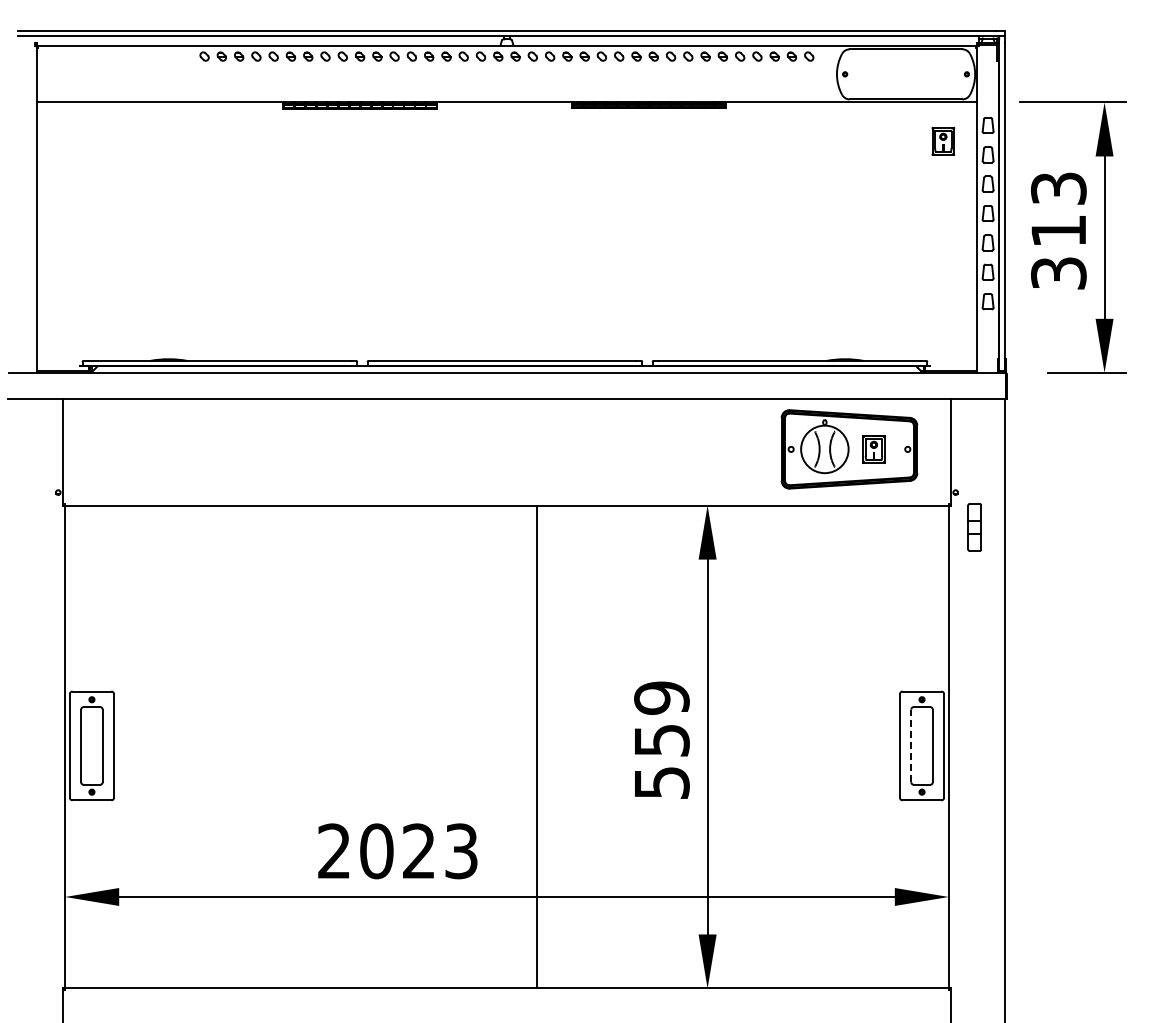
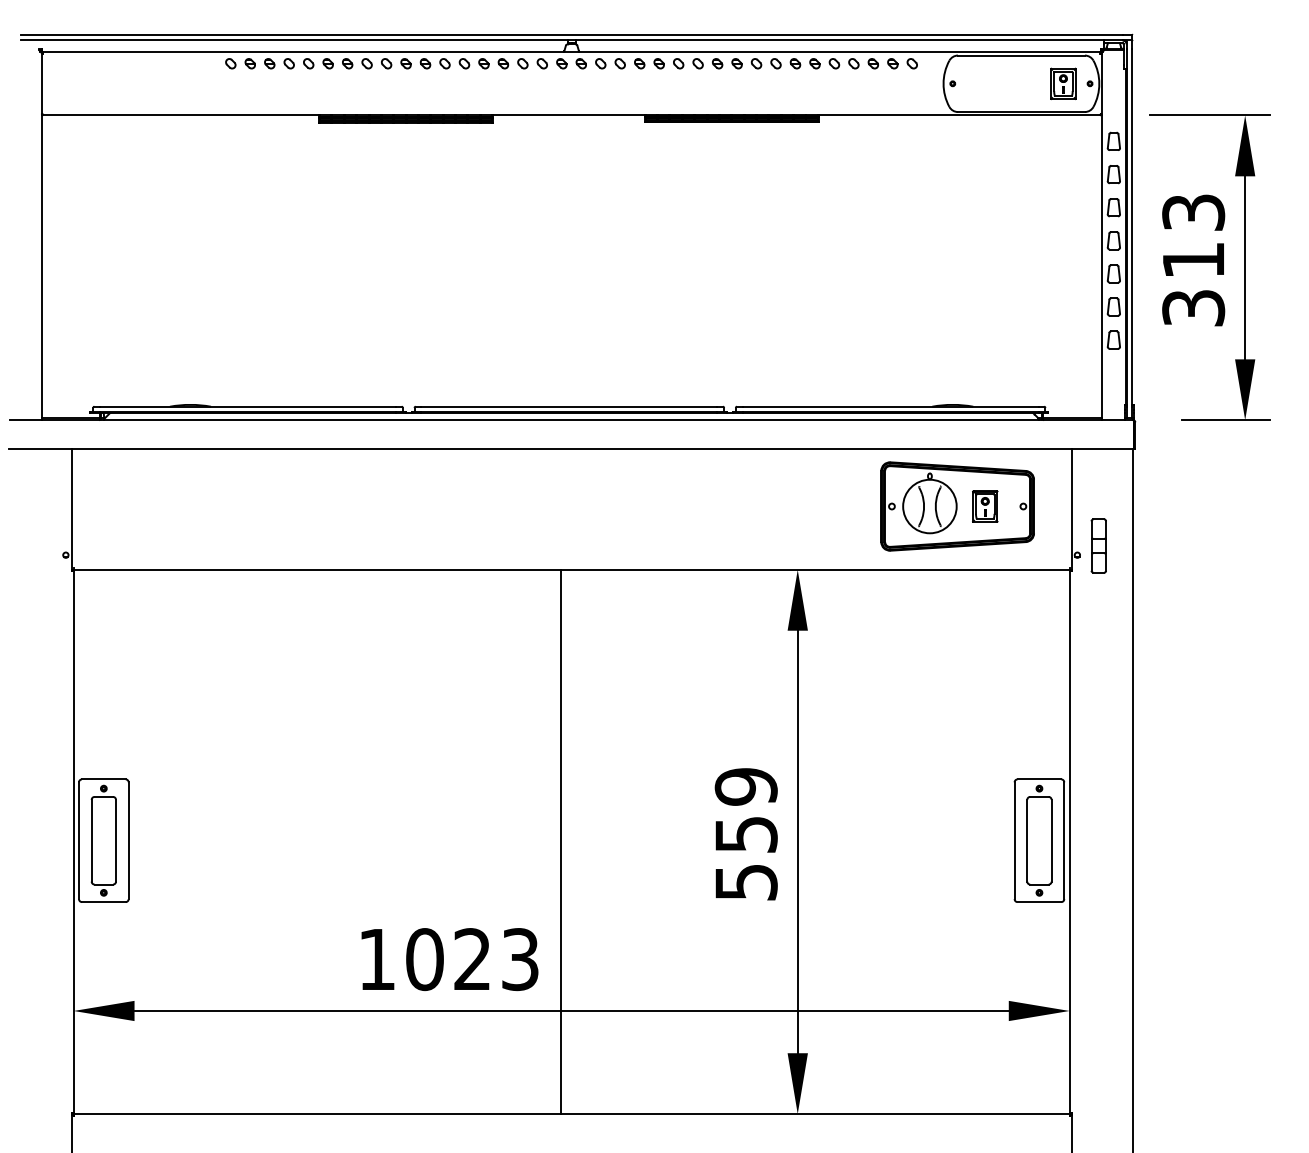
part: (943, 141) -> (1063, 83), moved
part: (974, 527) -> (1098, 546), moved
line: (911, 745) -> (1027, 840), dashed -> solid
line: (536, 746) -> (560, 841), moved
text: (333, 850) -> (376, 958), 2023 -> 1023

